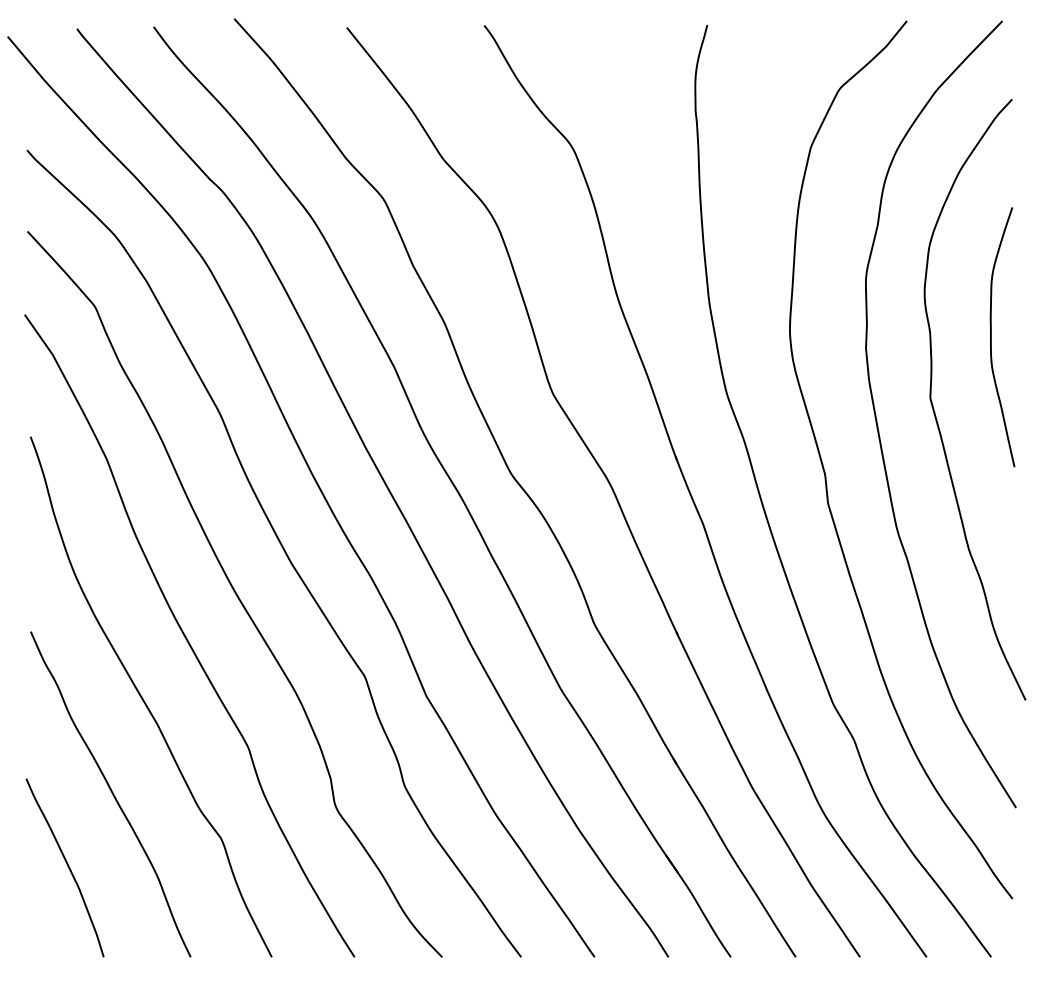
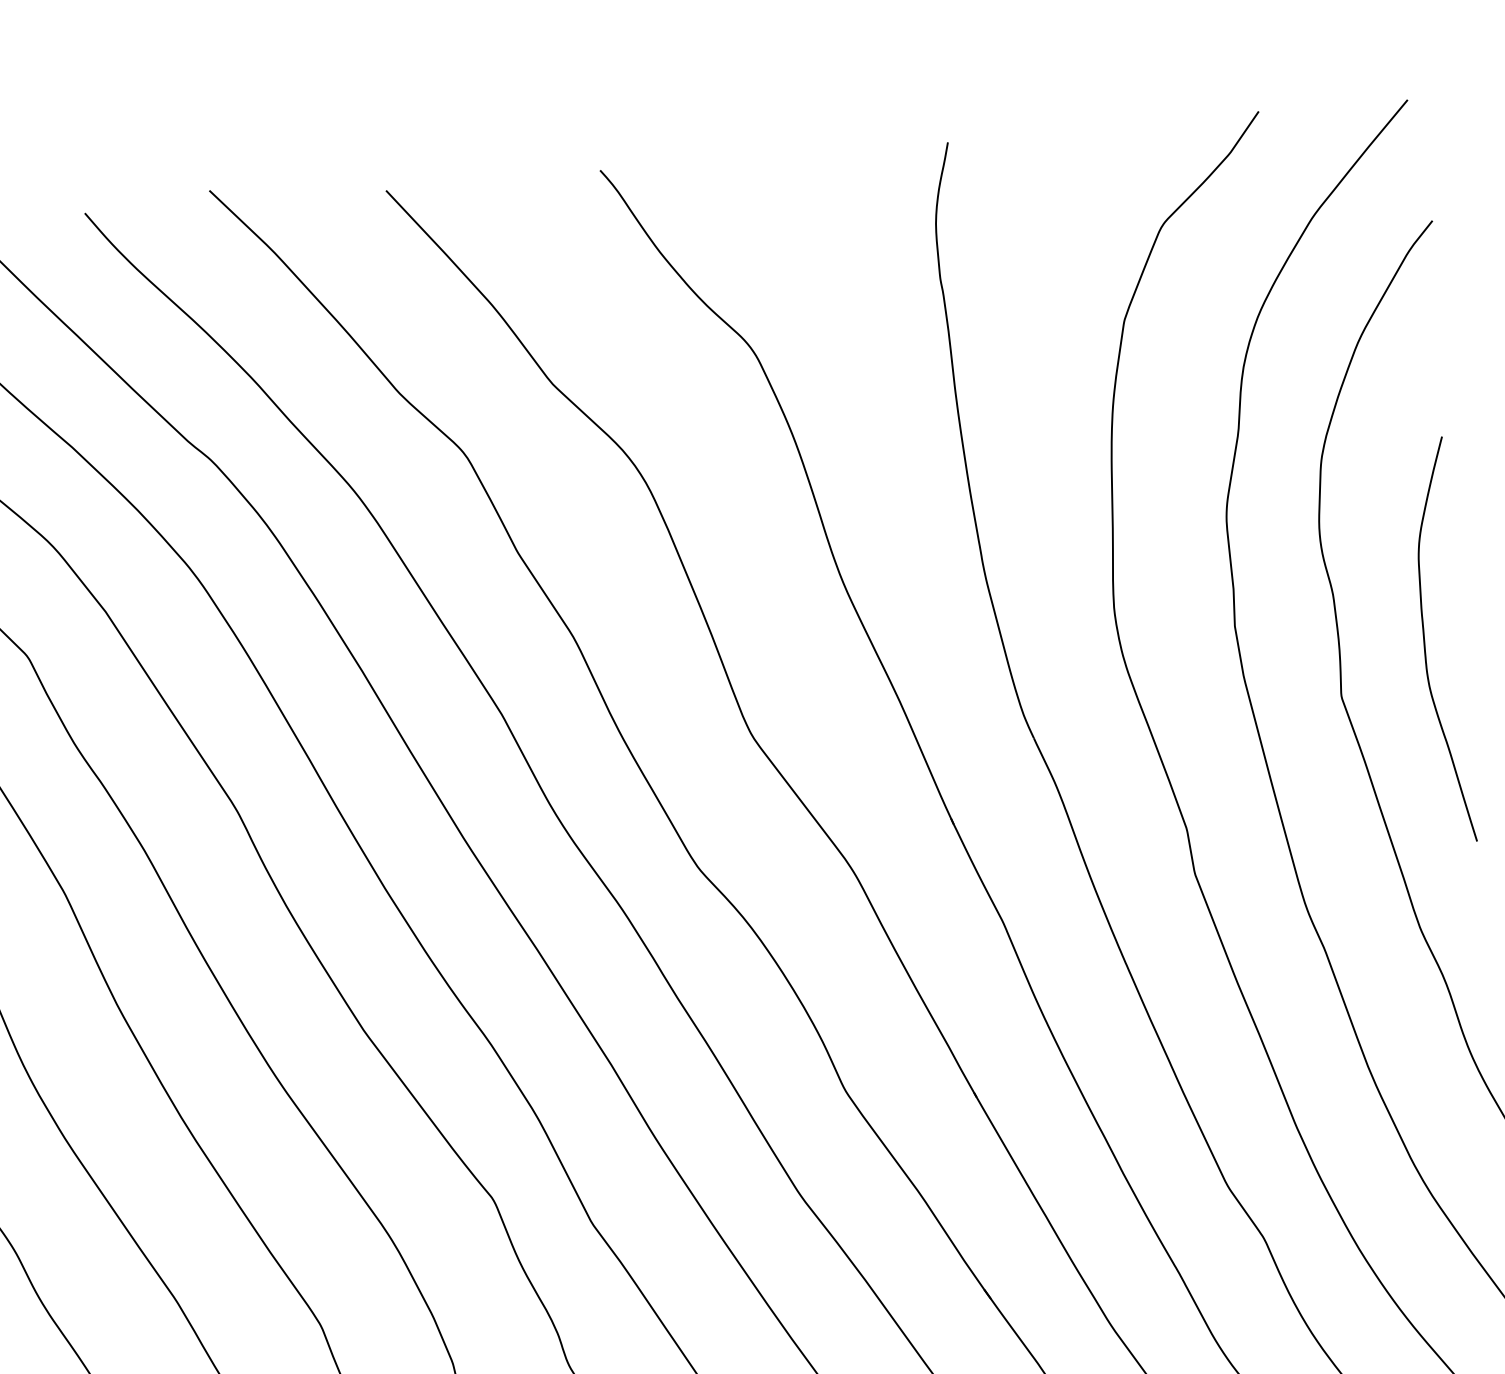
curve: (991, 337) -> (1425, 642), moved

